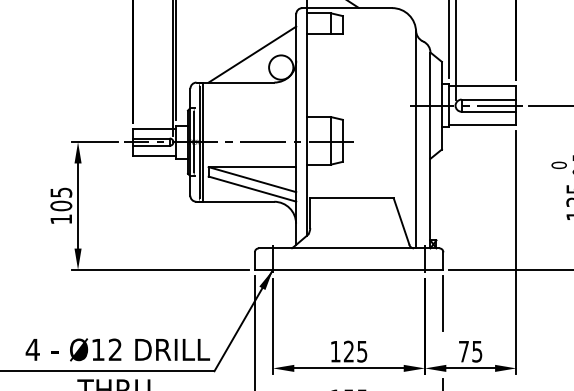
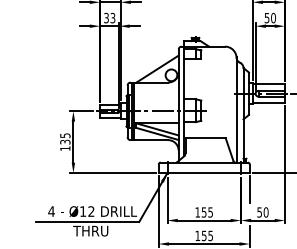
text: (61, 204) -> (65, 141), 105 -> 135
text: (347, 351) -> (203, 212), 125 -> 155
text: (469, 351) -> (262, 212), 75 -> 50

